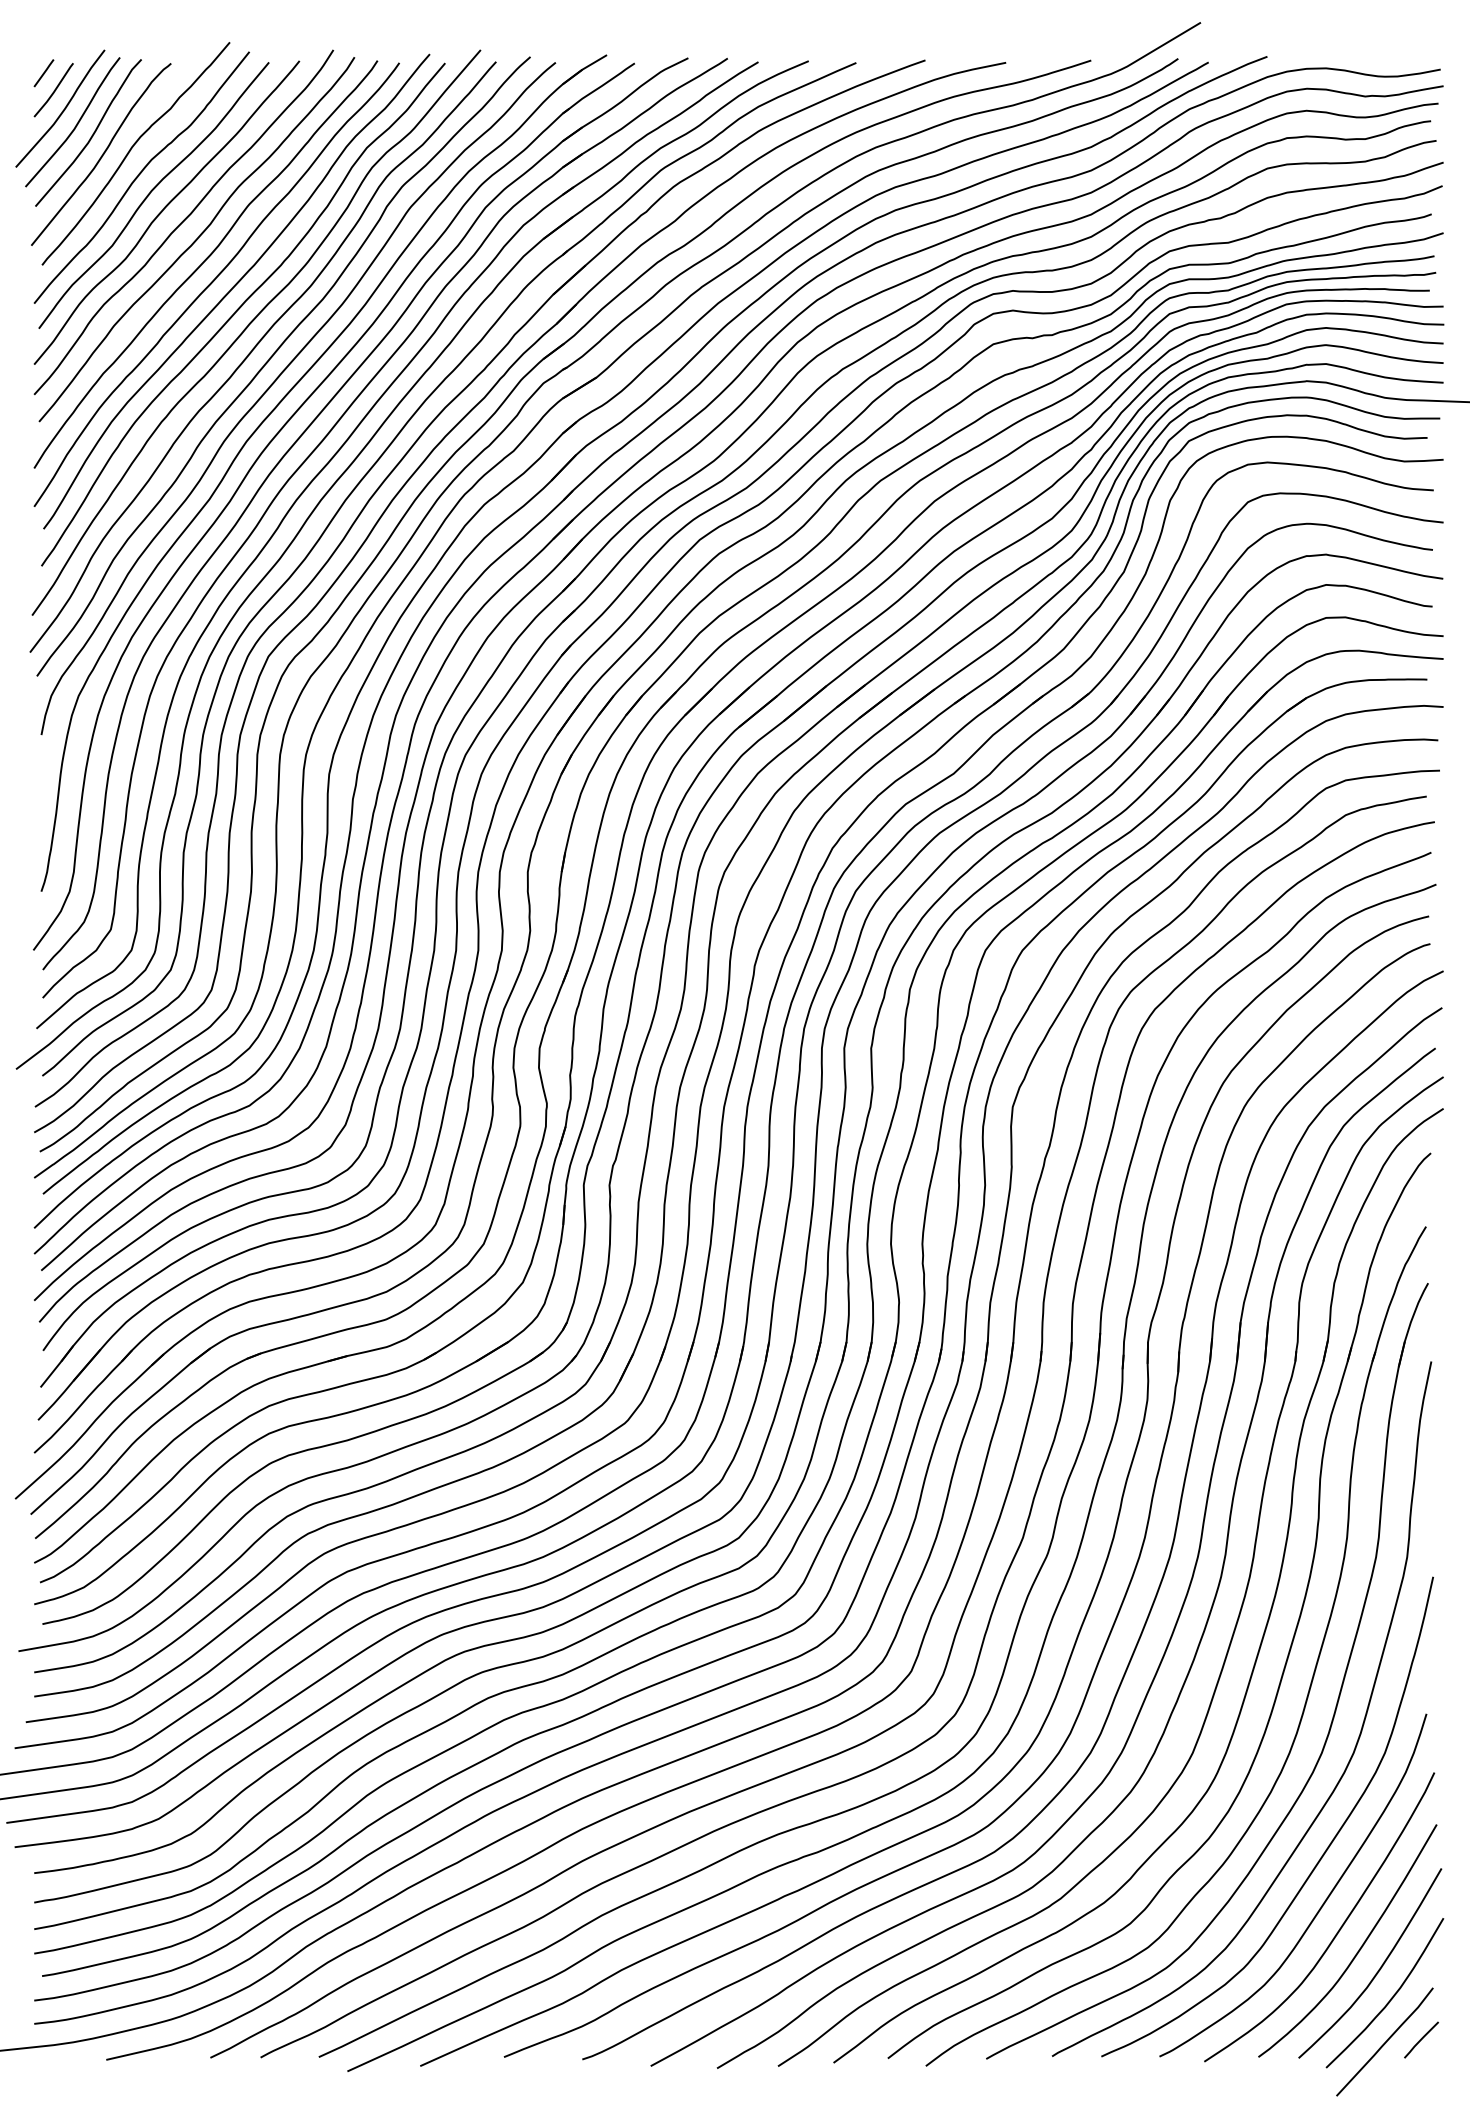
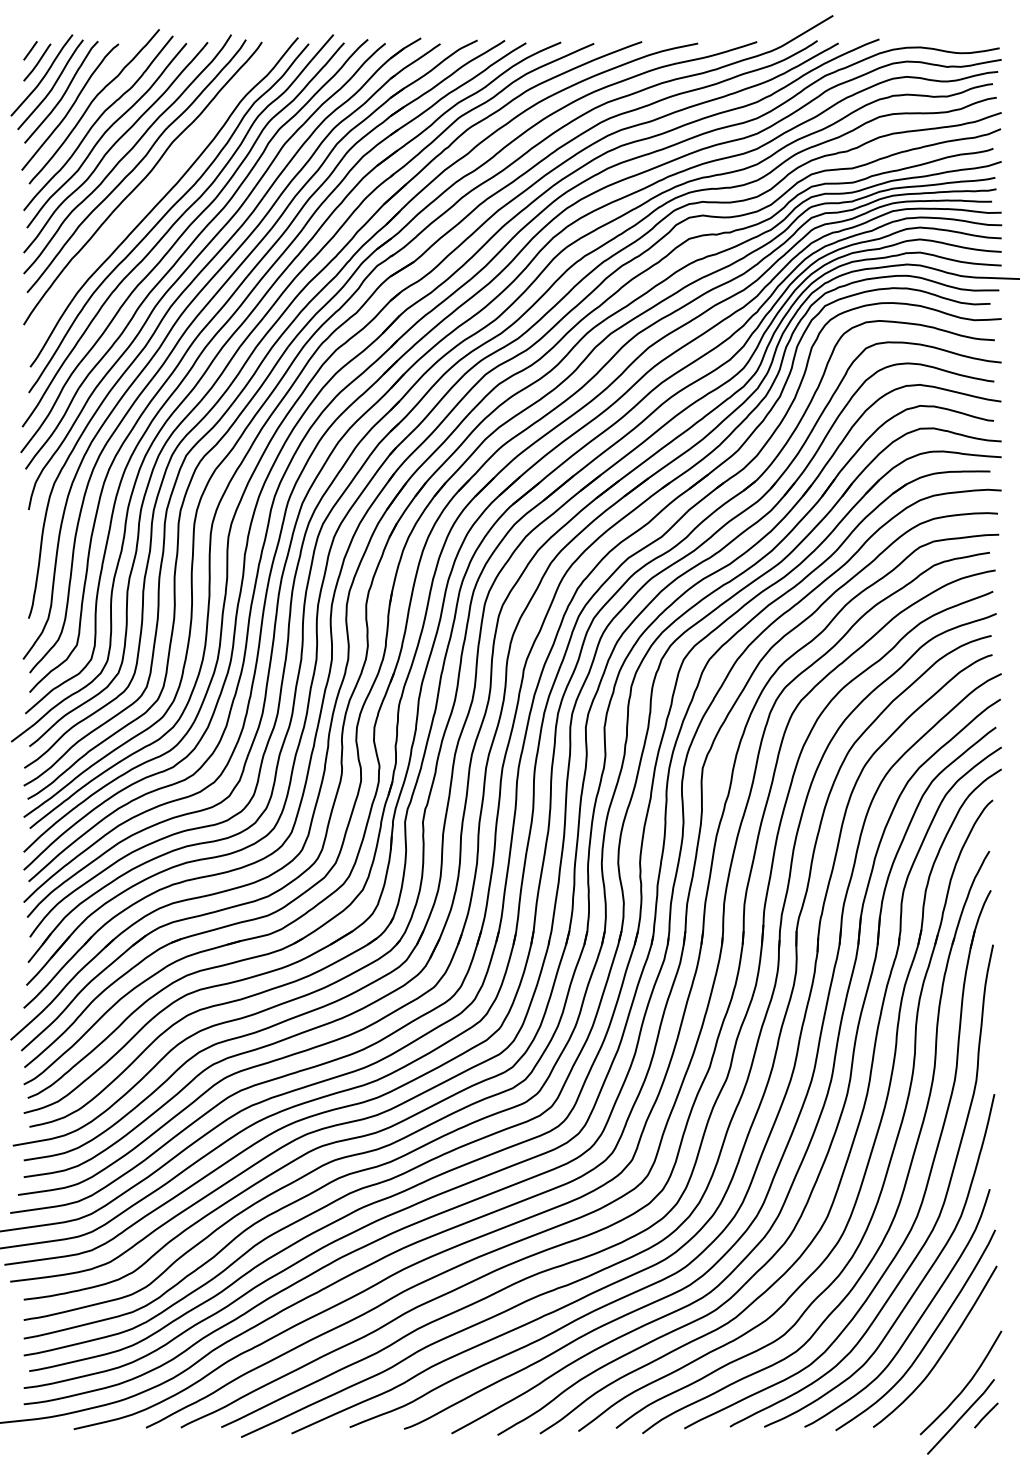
curve: (214, 281) -> (148, 195), removed
curve: (1377, 1970) -> (955, 1367), removed

